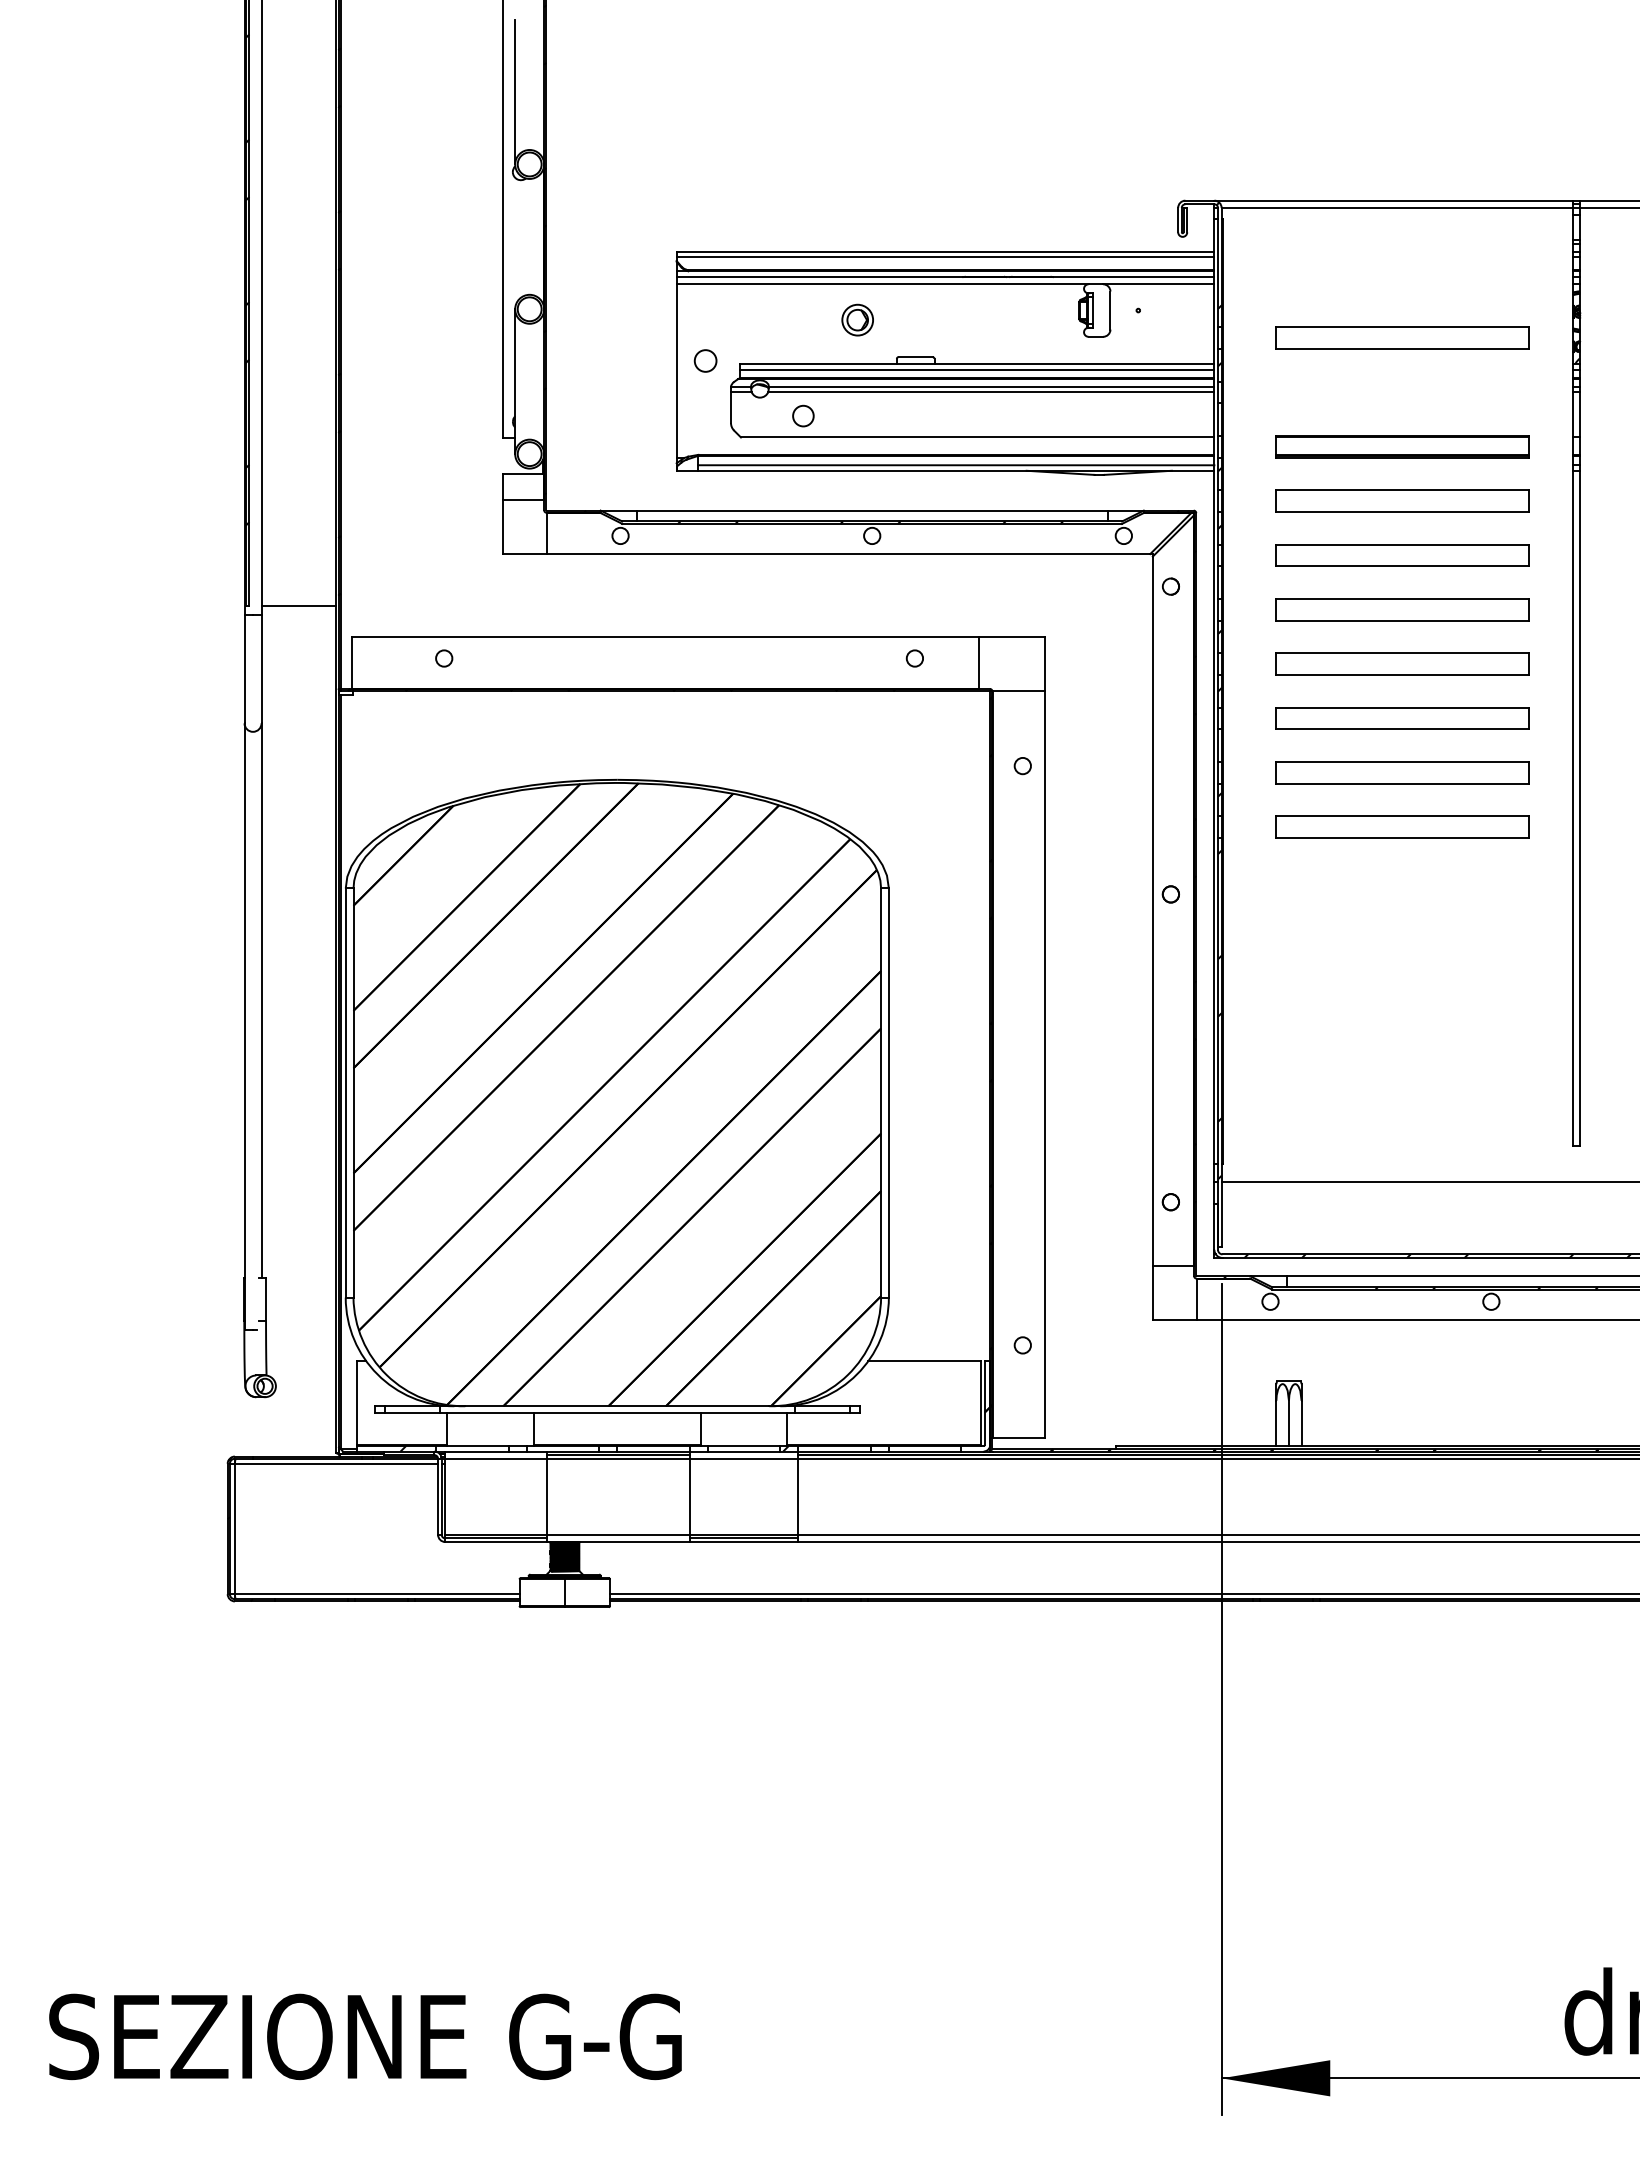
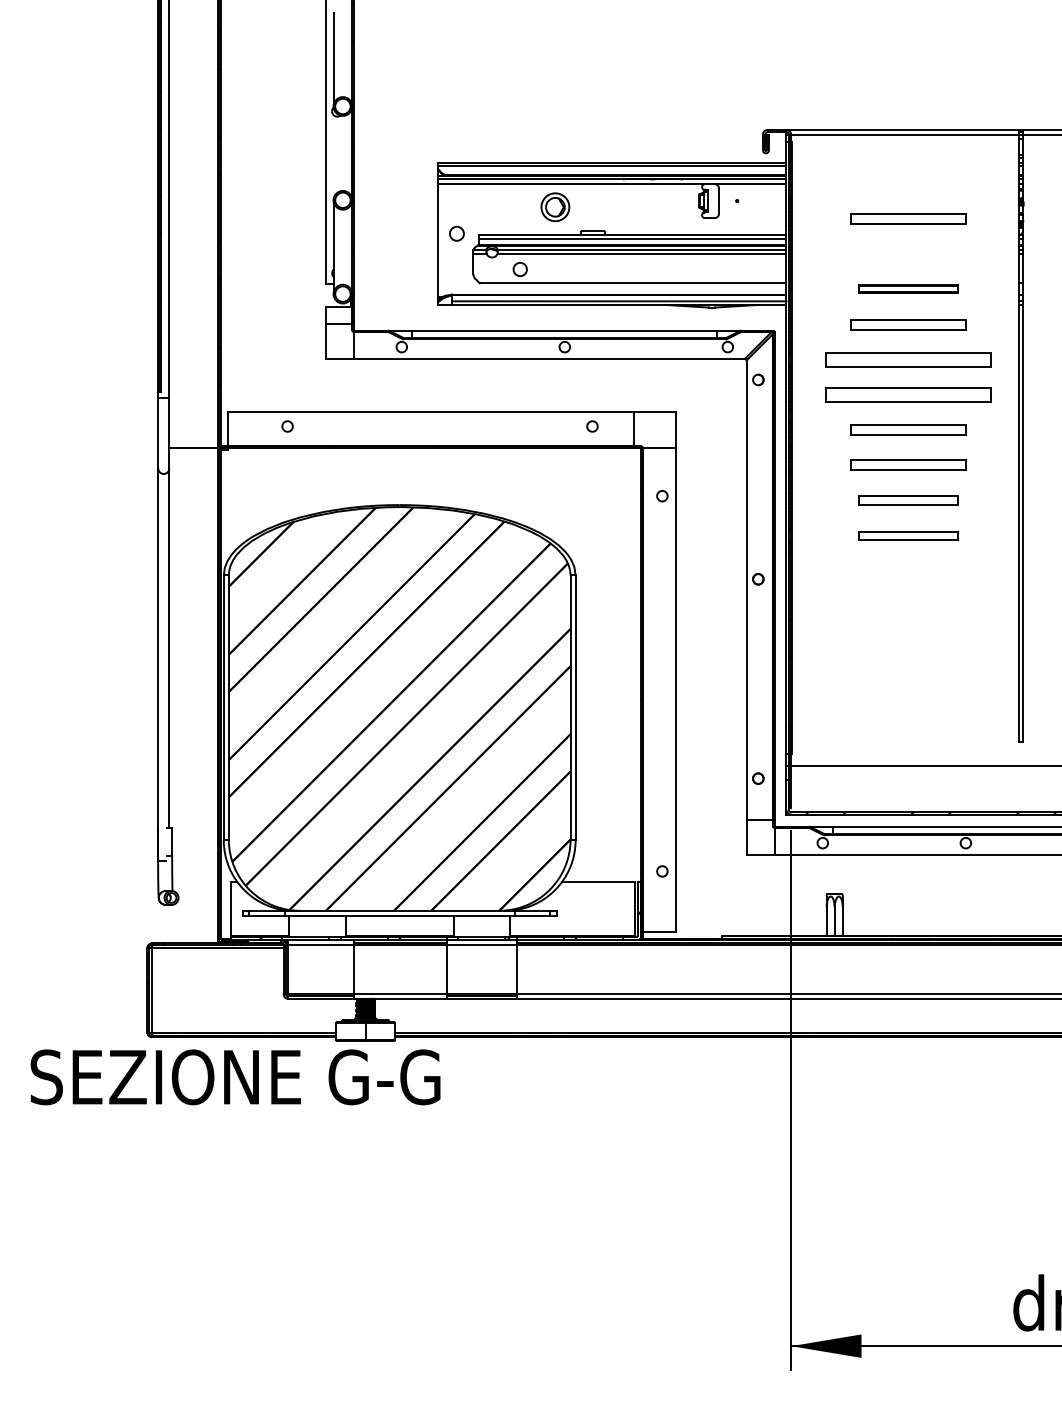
part: (857, 320) -> (555, 207), size x1.4
part: (1402, 337) -> (908, 218), size x0.7
part: (1402, 445) -> (908, 288), size x0.6
part: (1402, 501) -> (908, 324), size x0.7
line: (298, 606) -> (193, 448), moved
part: (1402, 663) -> (908, 429), size x0.7
part: (1402, 717) -> (908, 464), size x0.7
part: (1402, 772) -> (908, 500), size x0.6
part: (1402, 826) -> (908, 535), size x0.6
text: (365, 2037) -> (235, 1077), moved

